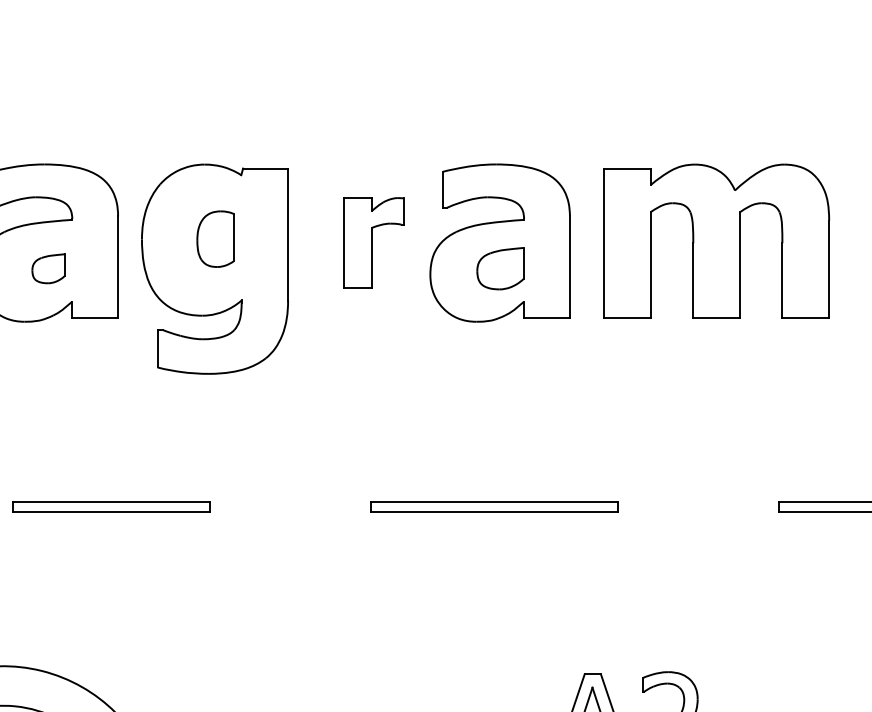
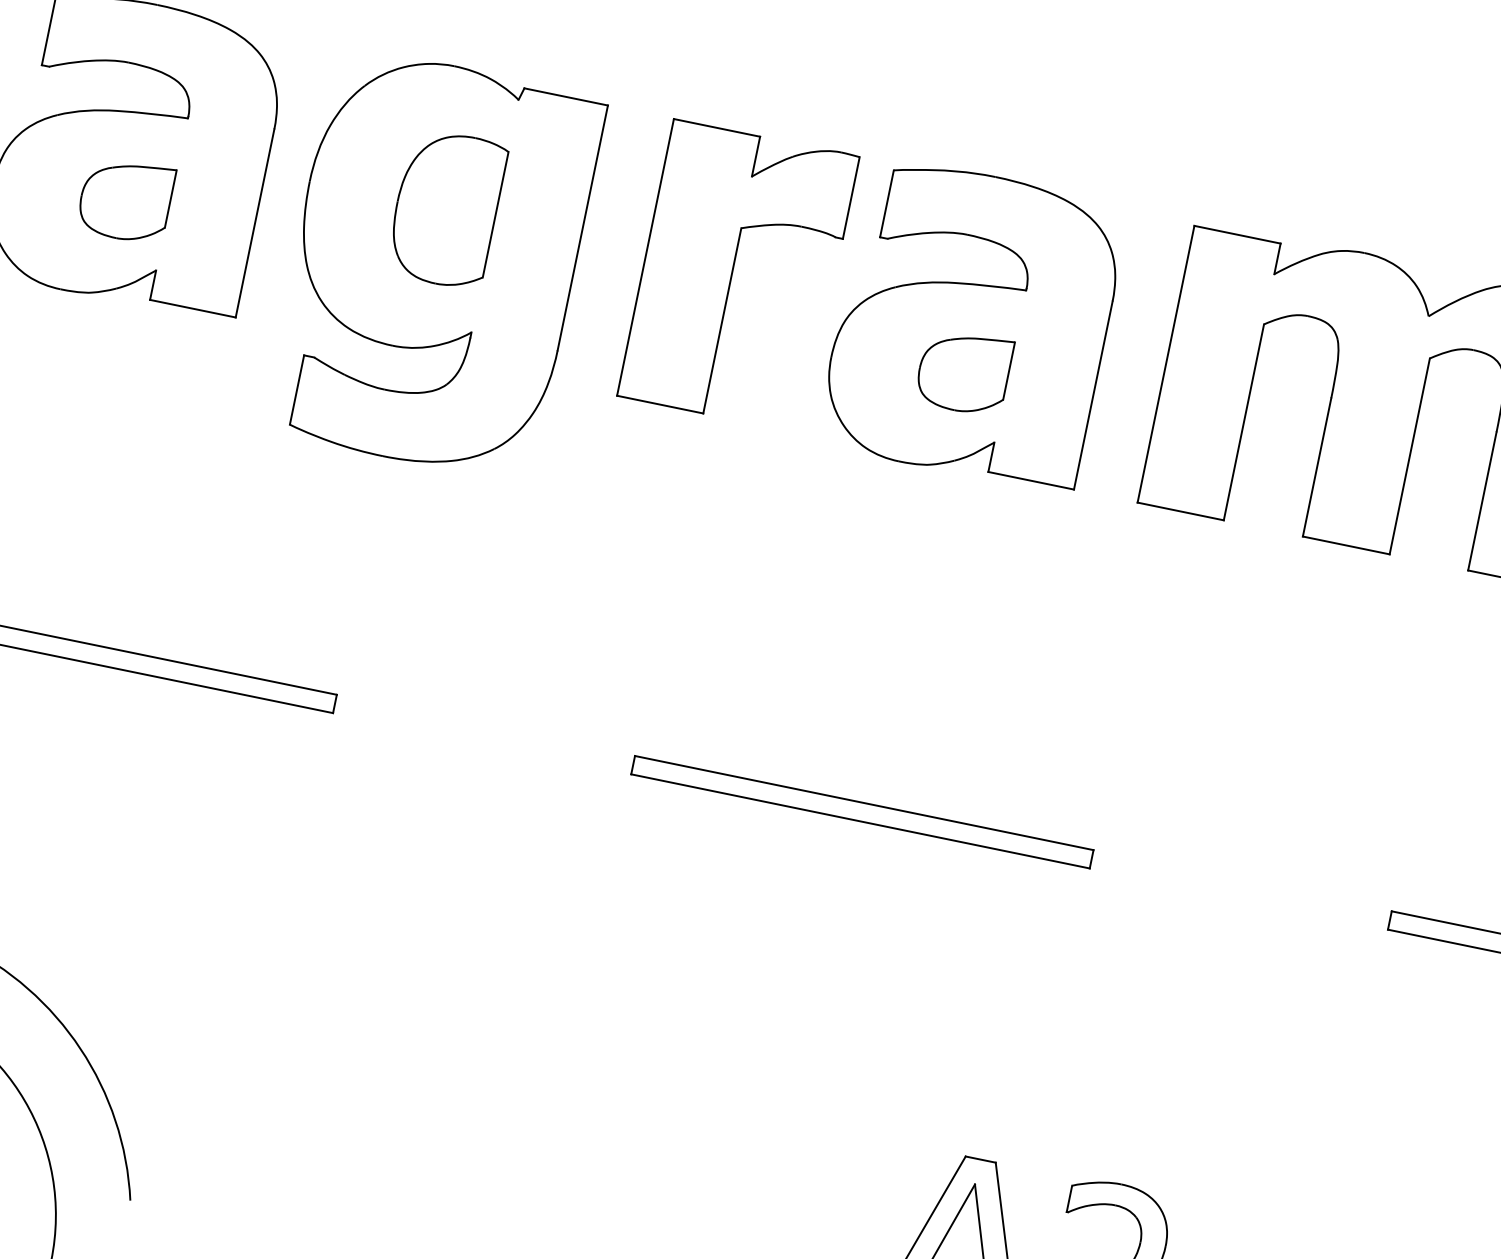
part: (215, 238) -> (446, 207), size x1.43
part: (373, 242) -> (738, 275), size x1.67
part: (48, 268) -> (125, 199), size x1.43

